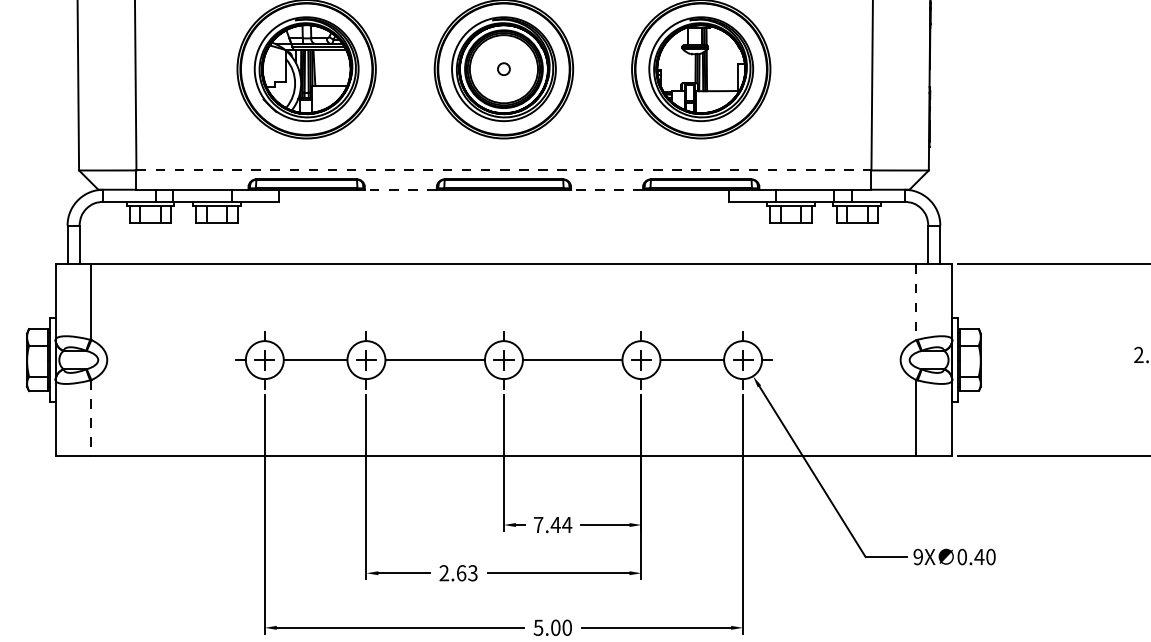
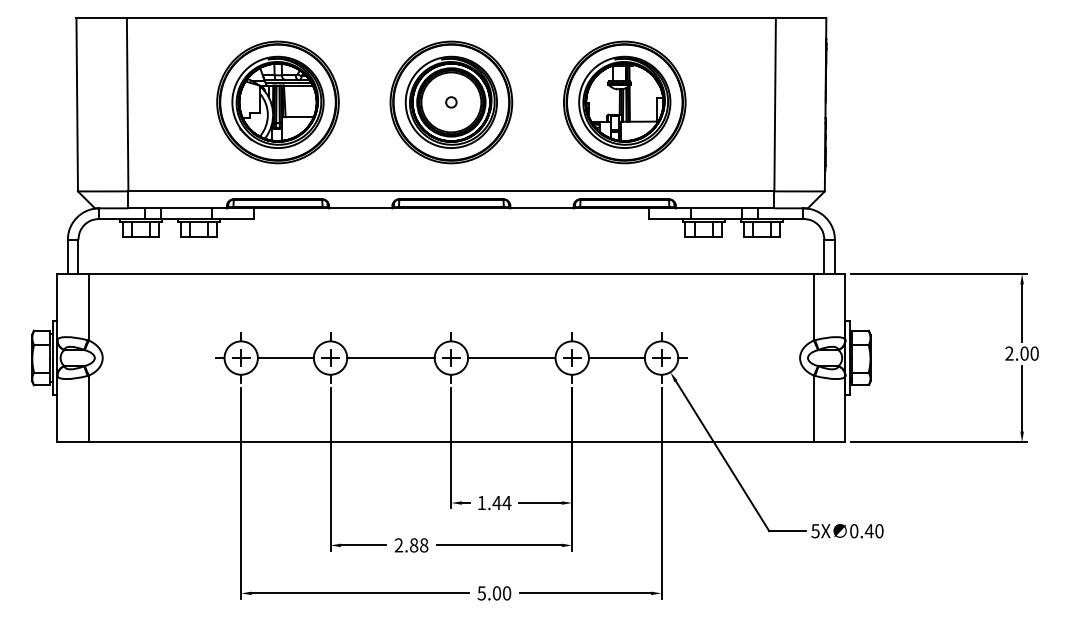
line: (504, 170) -> (451, 191), dashed -> solid
line: (400, 189) -> (360, 208), dashed -> solid
line: (607, 189) -> (542, 208), dashed -> solid
line: (915, 302) -> (813, 307), dashed -> solid
line: (91, 418) -> (88, 409), dashed -> solid
text: (538, 524) -> (481, 502), 7.44 -> 1.44
text: (918, 557) -> (815, 531), 9X -> 5X
text: (467, 573) -> (419, 545), 2.63 -> 2.88

